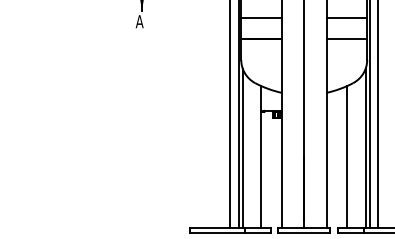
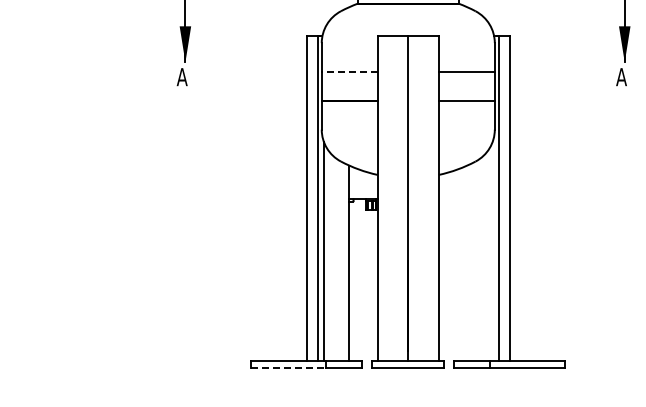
line: (261, 17) -> (349, 71), solid -> dashed
line: (365, 147) -> (492, 250), removed
line: (347, 156) -> (467, 262), removed
line: (217, 233) -> (289, 368), solid -> dashed

